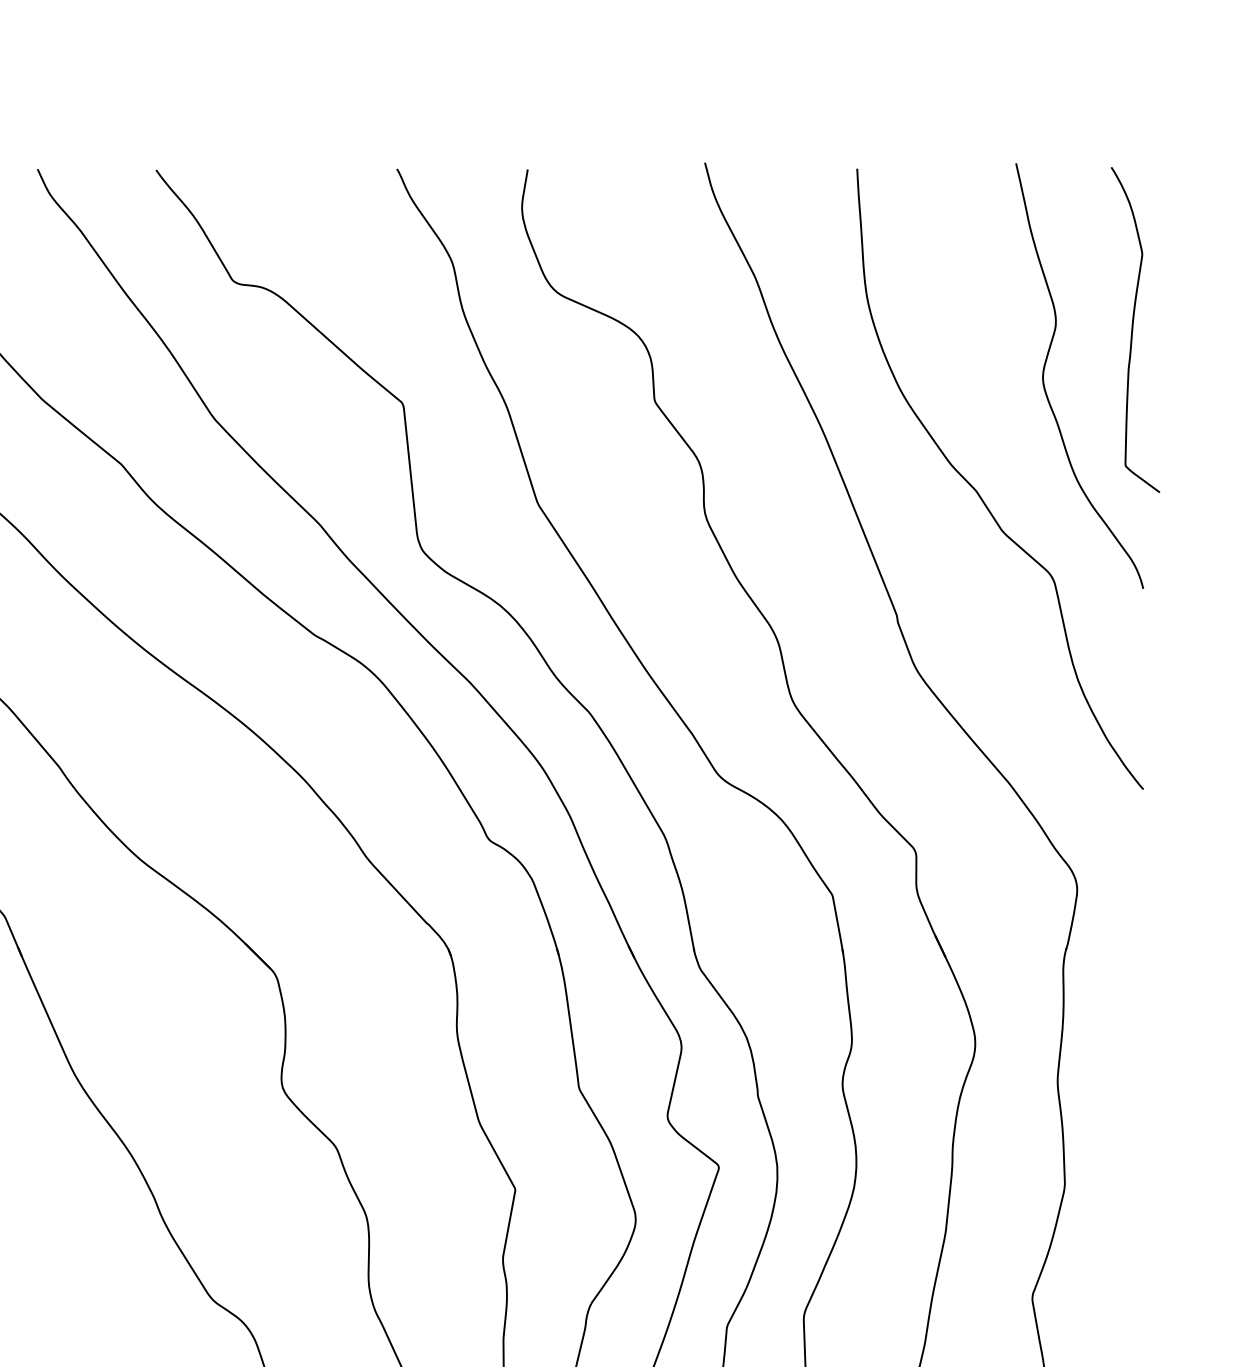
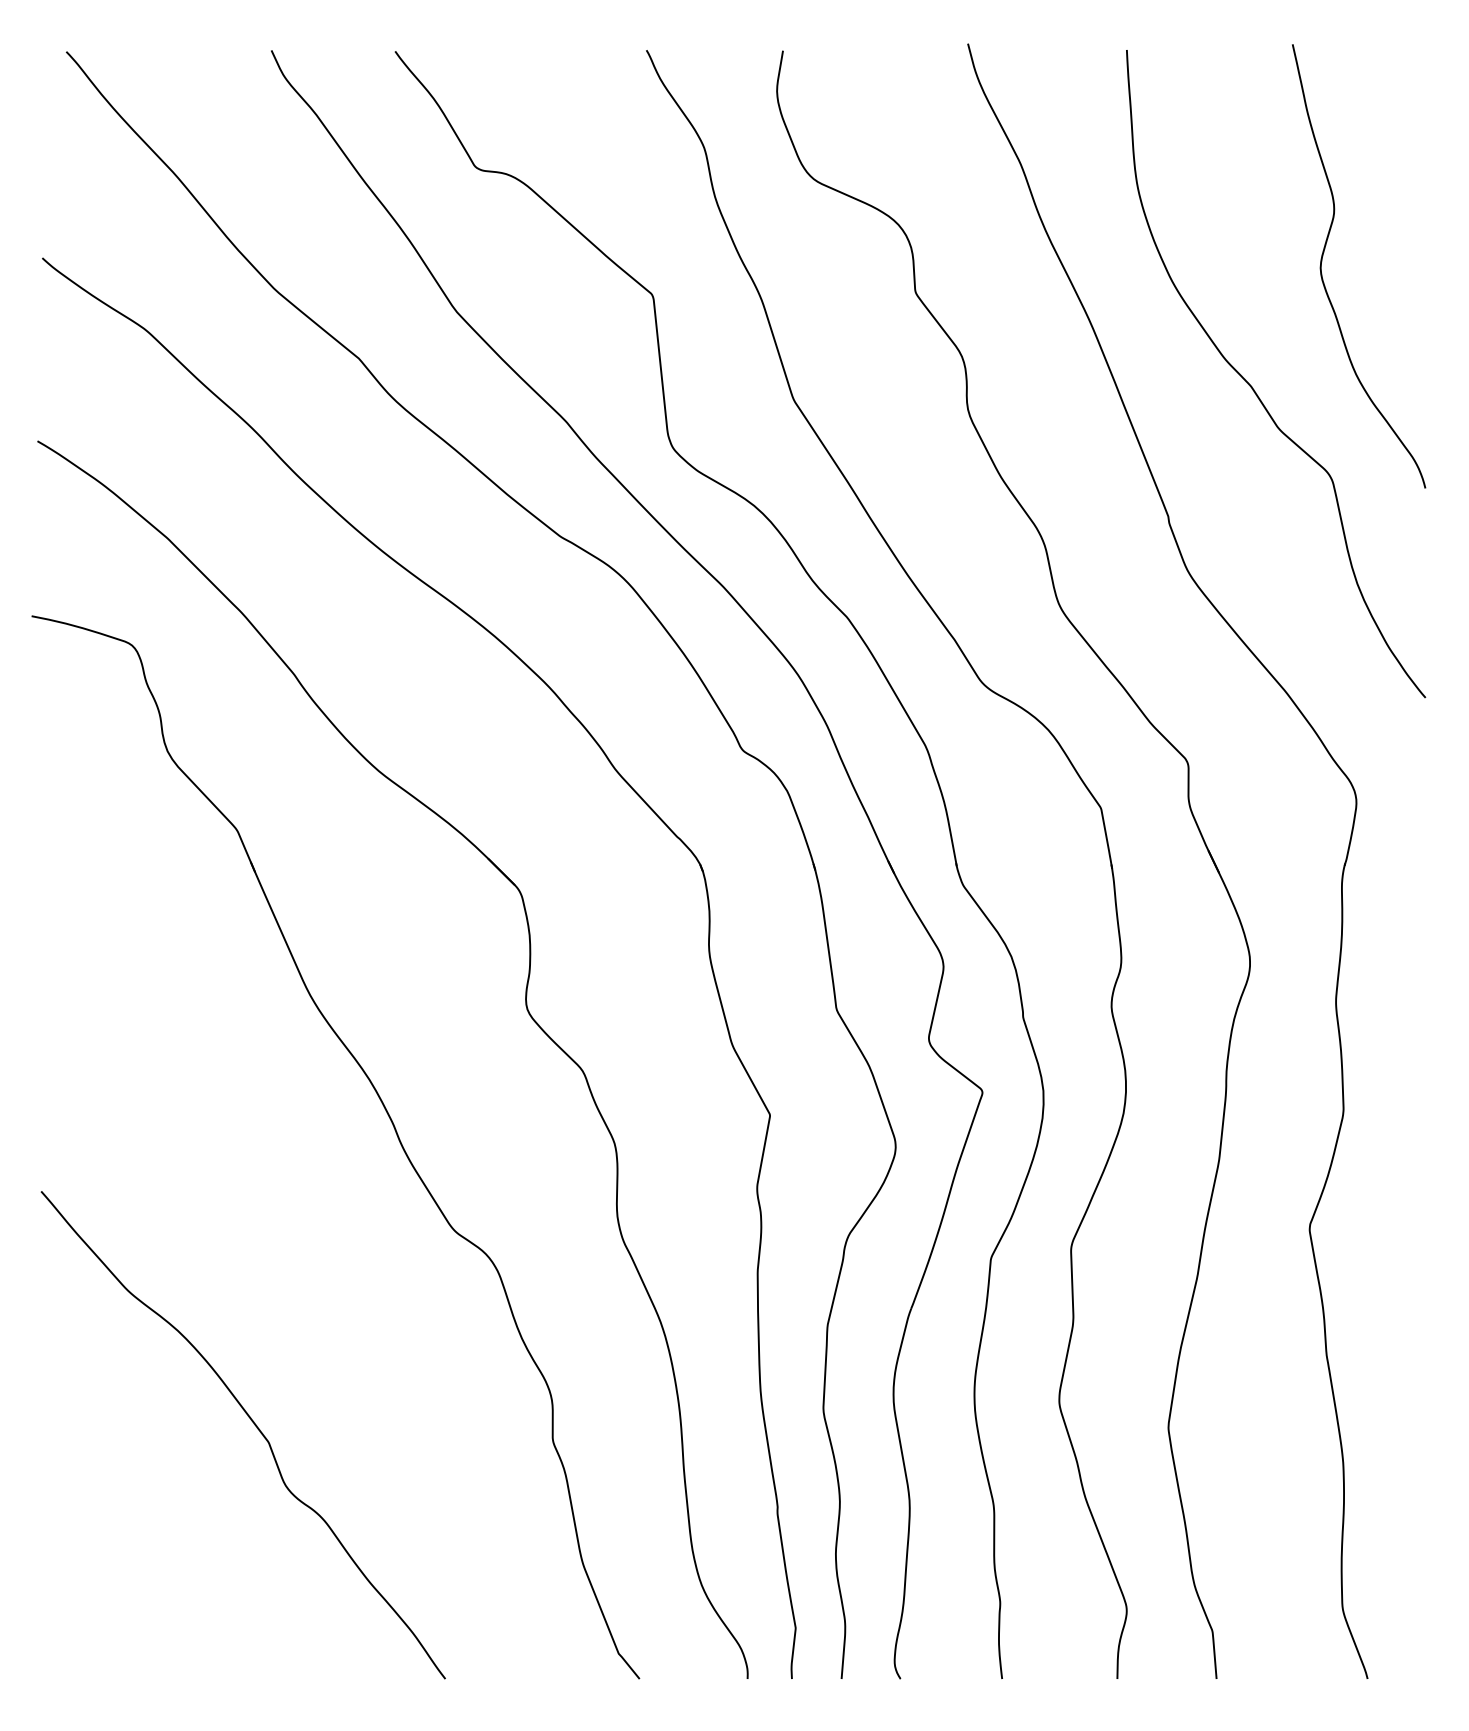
curve: (1132, 330) -> (1414, 218), removed

